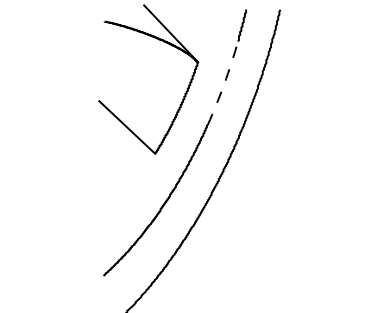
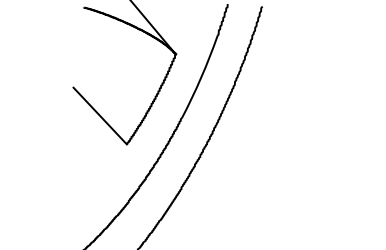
arc: (224, 83) -> (201, 77), dashed -> solid

